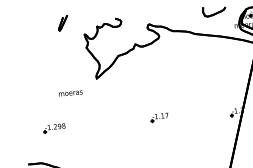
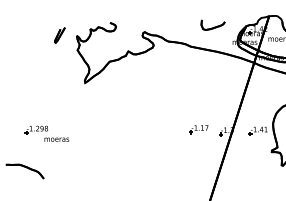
part: (62, 23) -> (59, 35), moved
text: (70, 93) -> (56, 139), moved
part: (159, 117) -> (198, 129), moved

